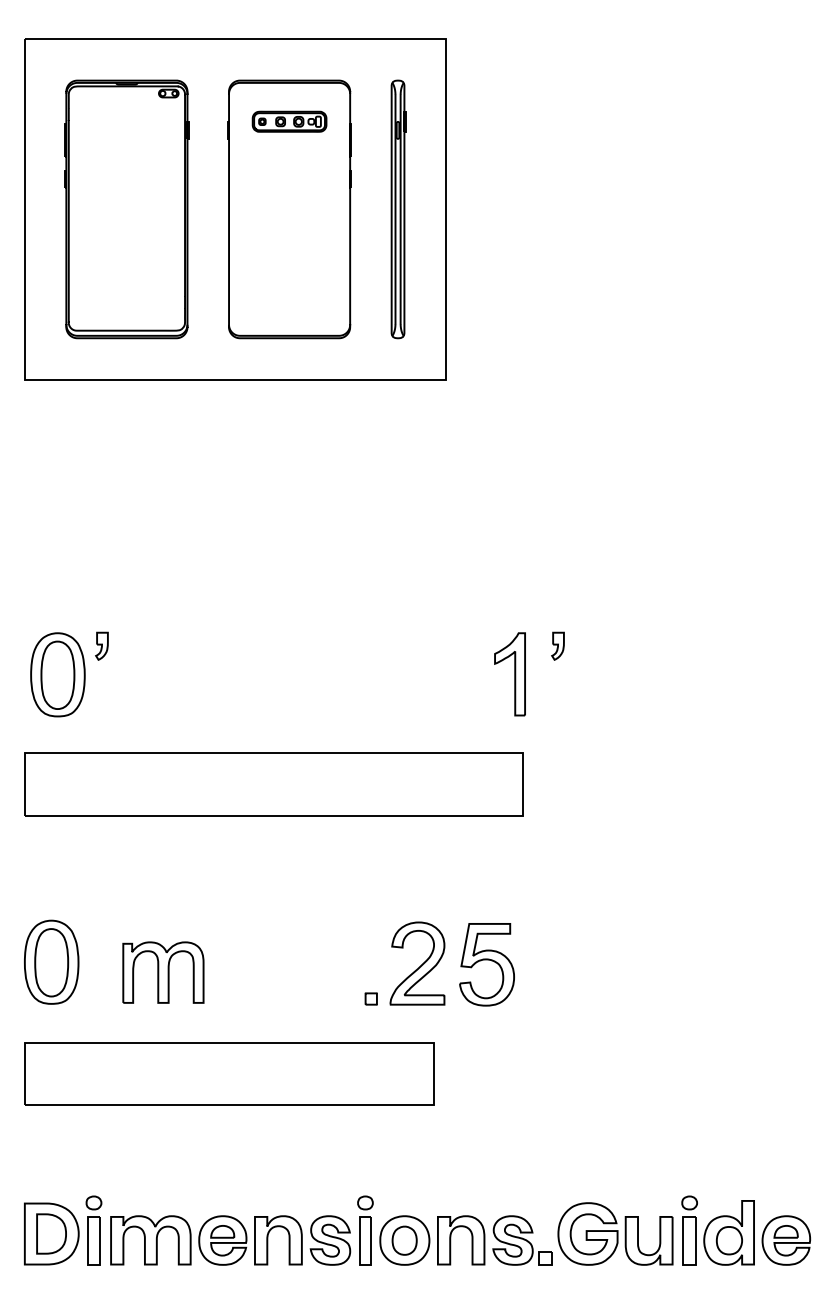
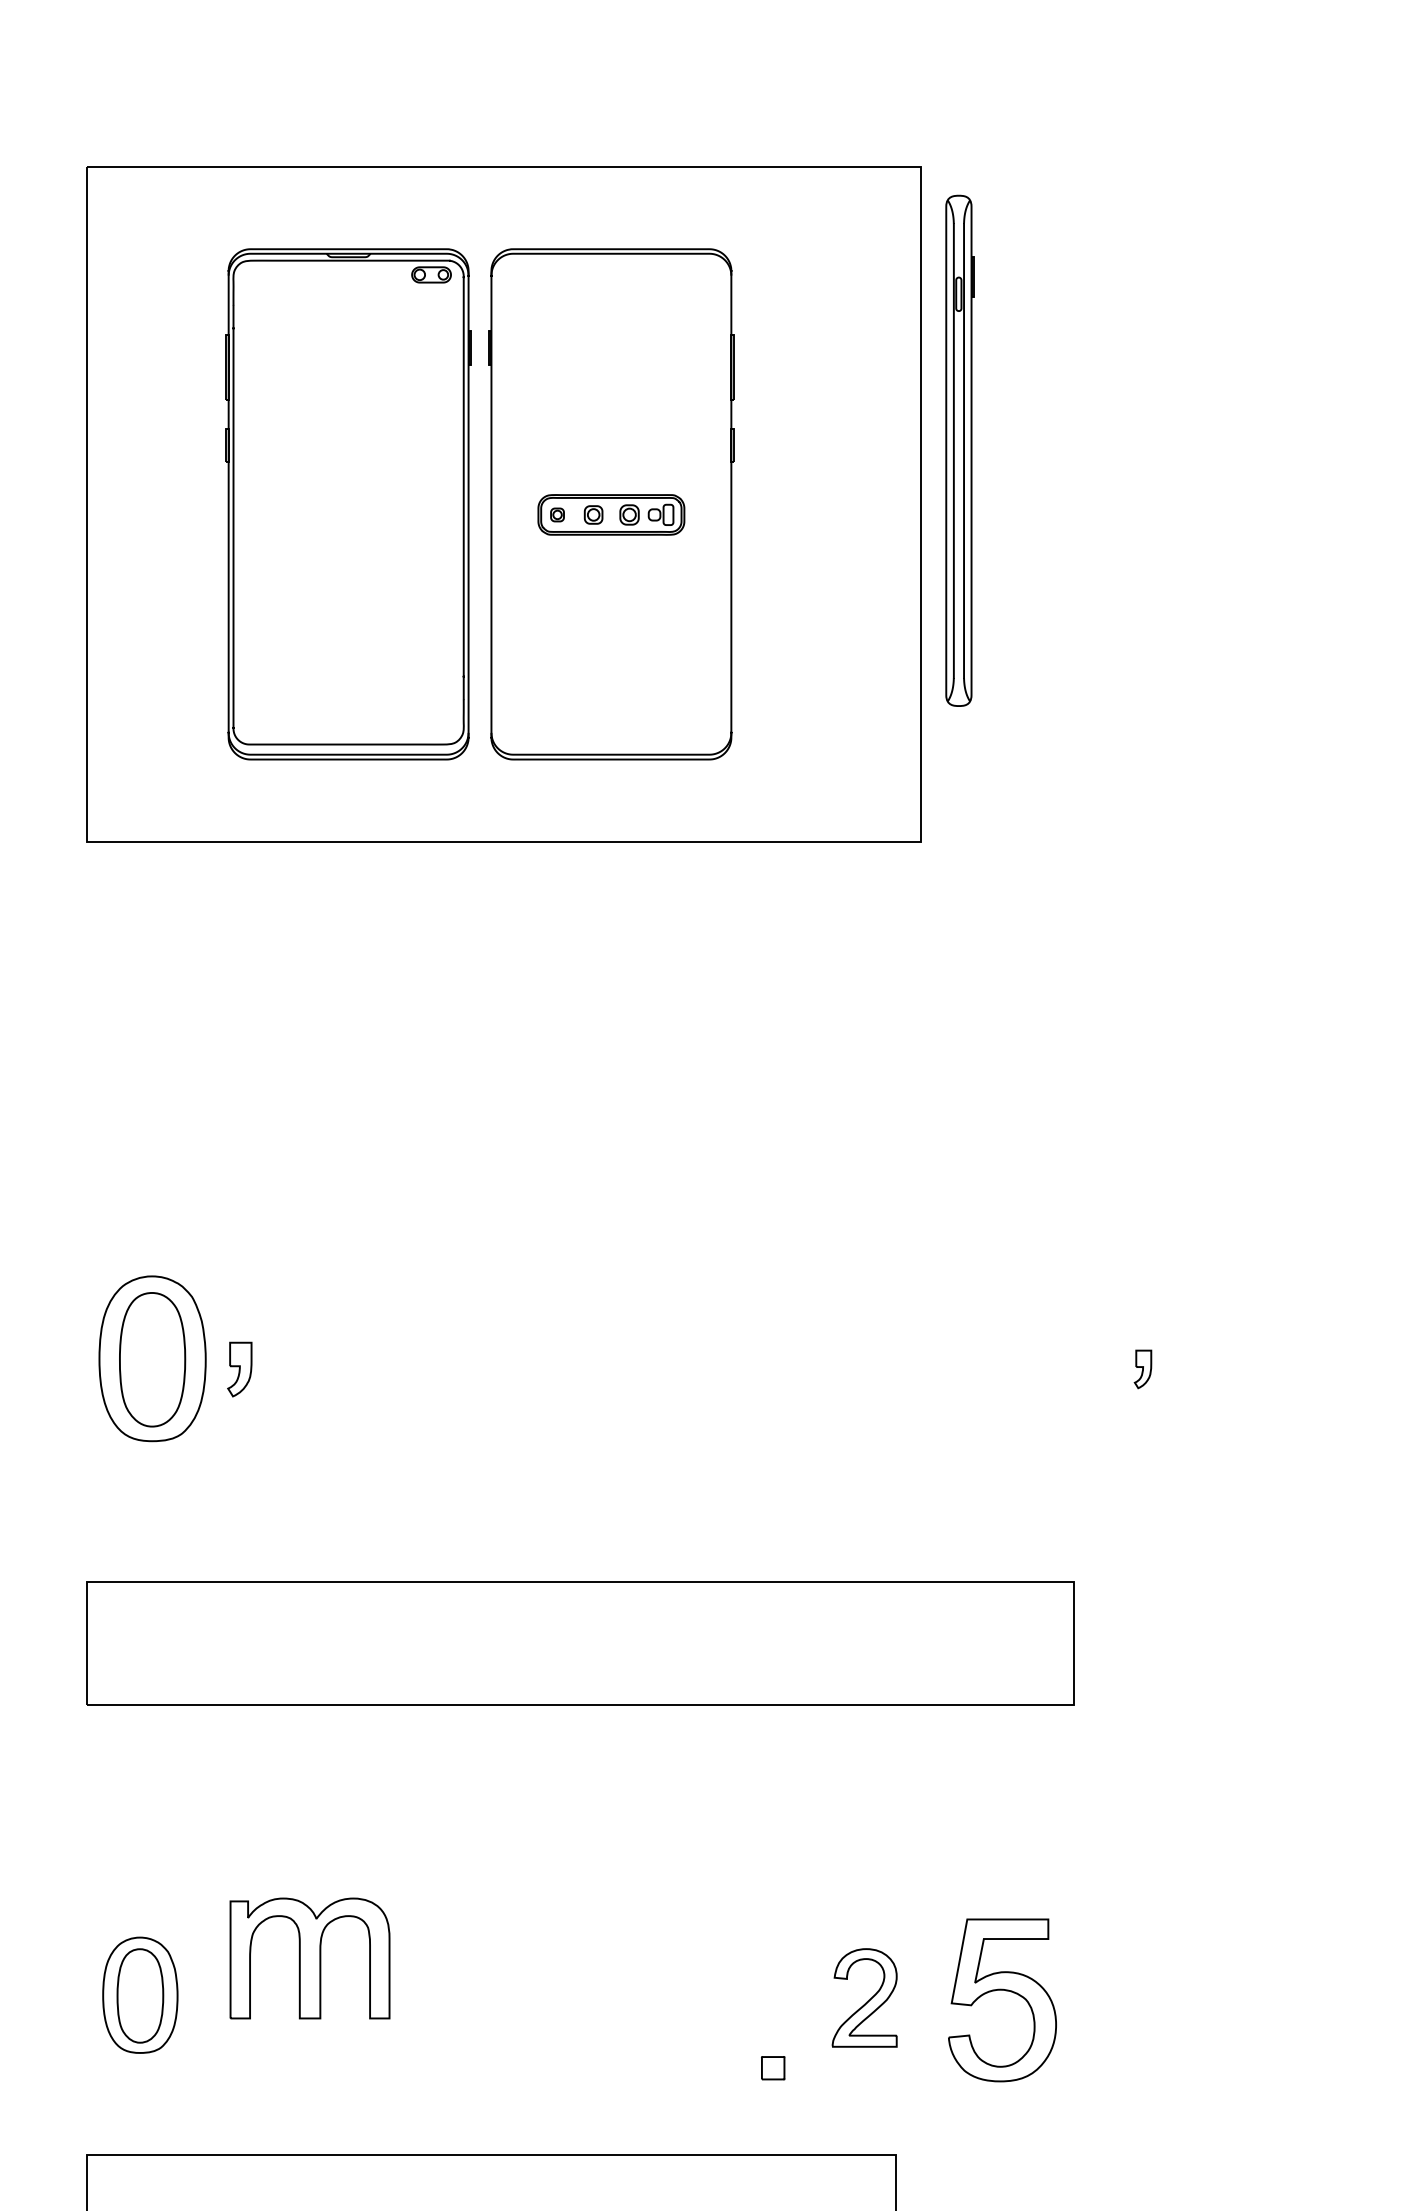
part: (289, 121) -> (611, 514), moved
part: (126, 209) -> (347, 504), moved
part: (398, 209) -> (959, 451), moved
part: (557, 645) -> (1142, 1368), size x0.7
part: (57, 674) -> (151, 1358), moved
part: (509, 674) -> (1046, 1425), removed
part: (51, 961) -> (139, 1993), size x0.7
part: (417, 963) -> (864, 1997), size x0.6
part: (163, 972) -> (310, 1958), moved

